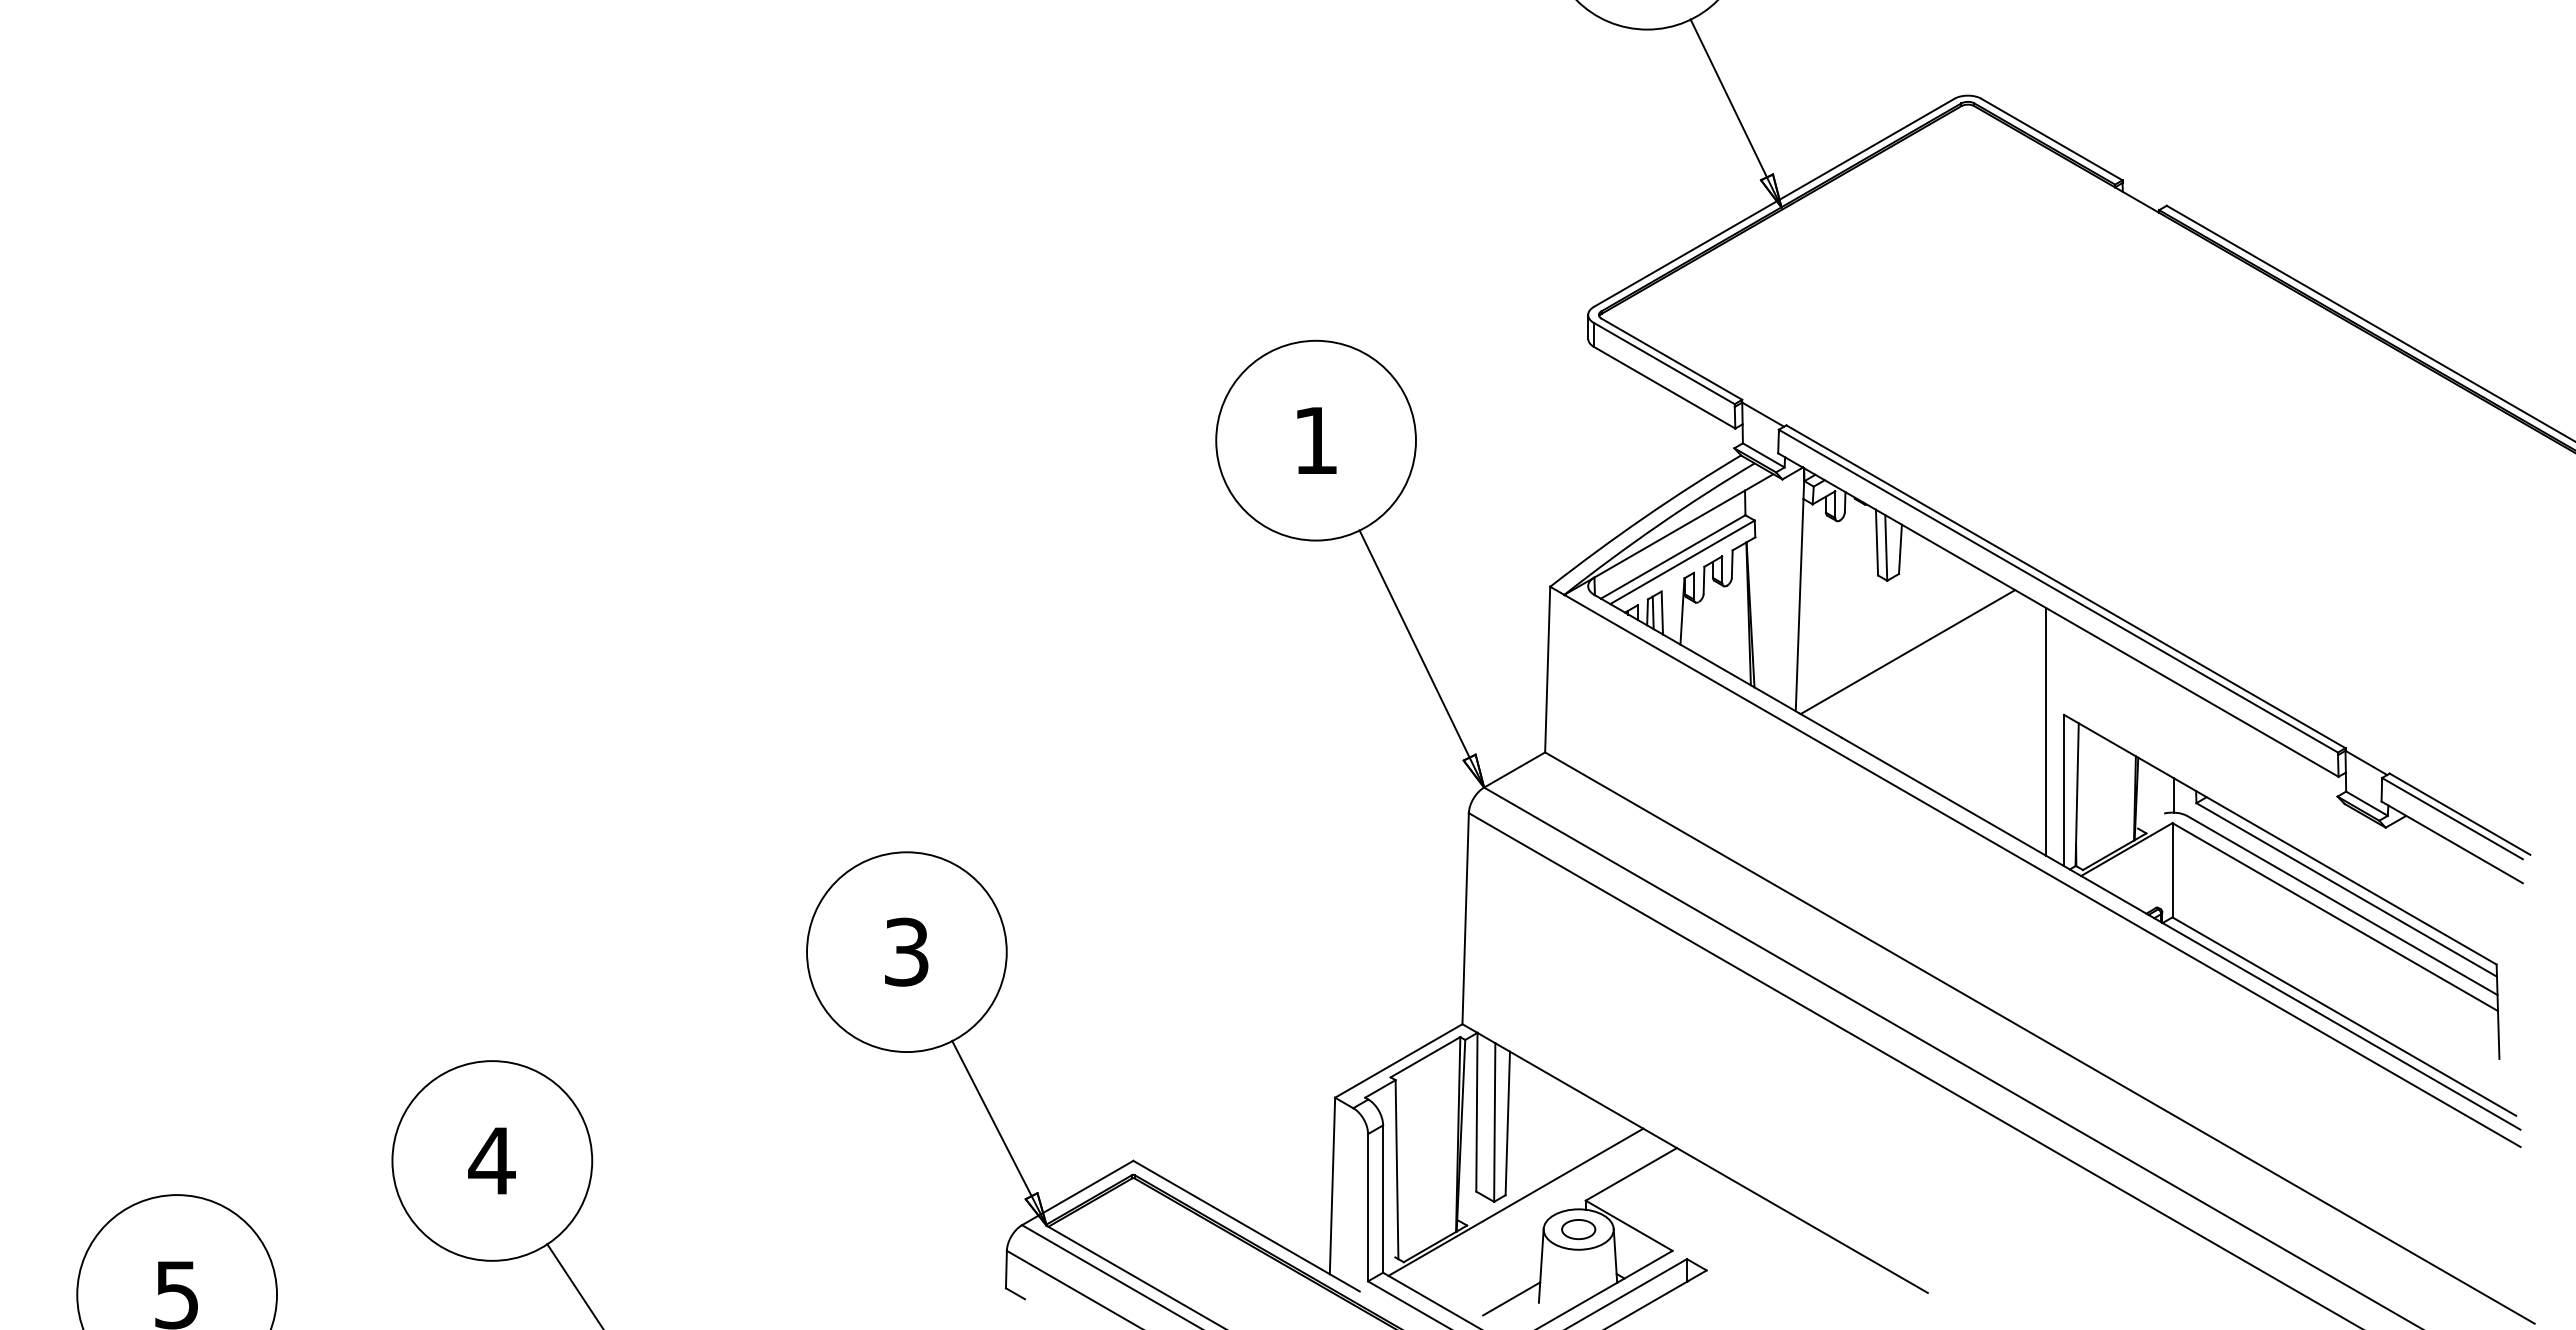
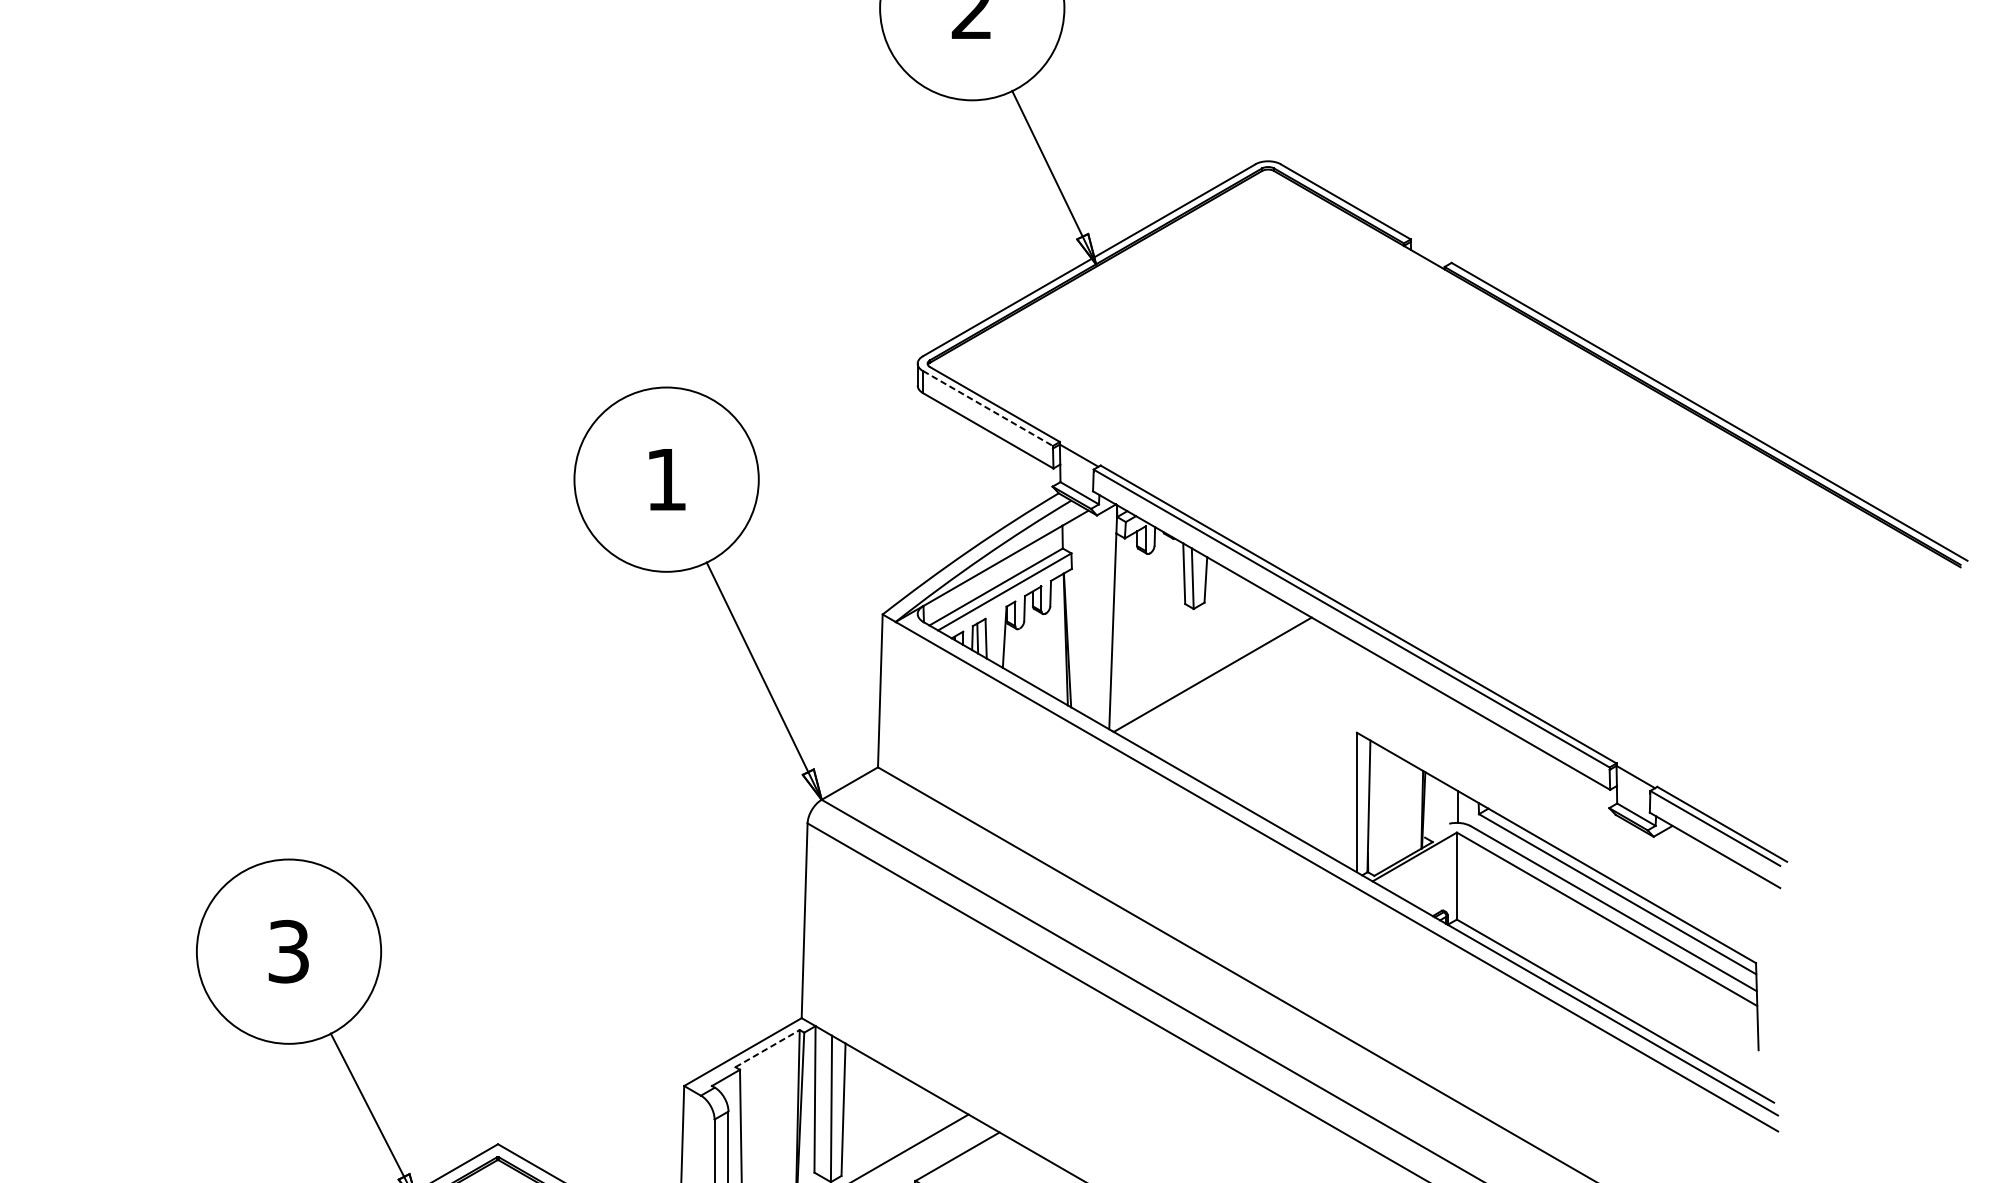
line: (1664, 363) -> (988, 408), solid -> dashed
line: (2046, 731) -> (1340, 748), removed
line: (1425, 1057) -> (767, 1048), solid -> dashed

